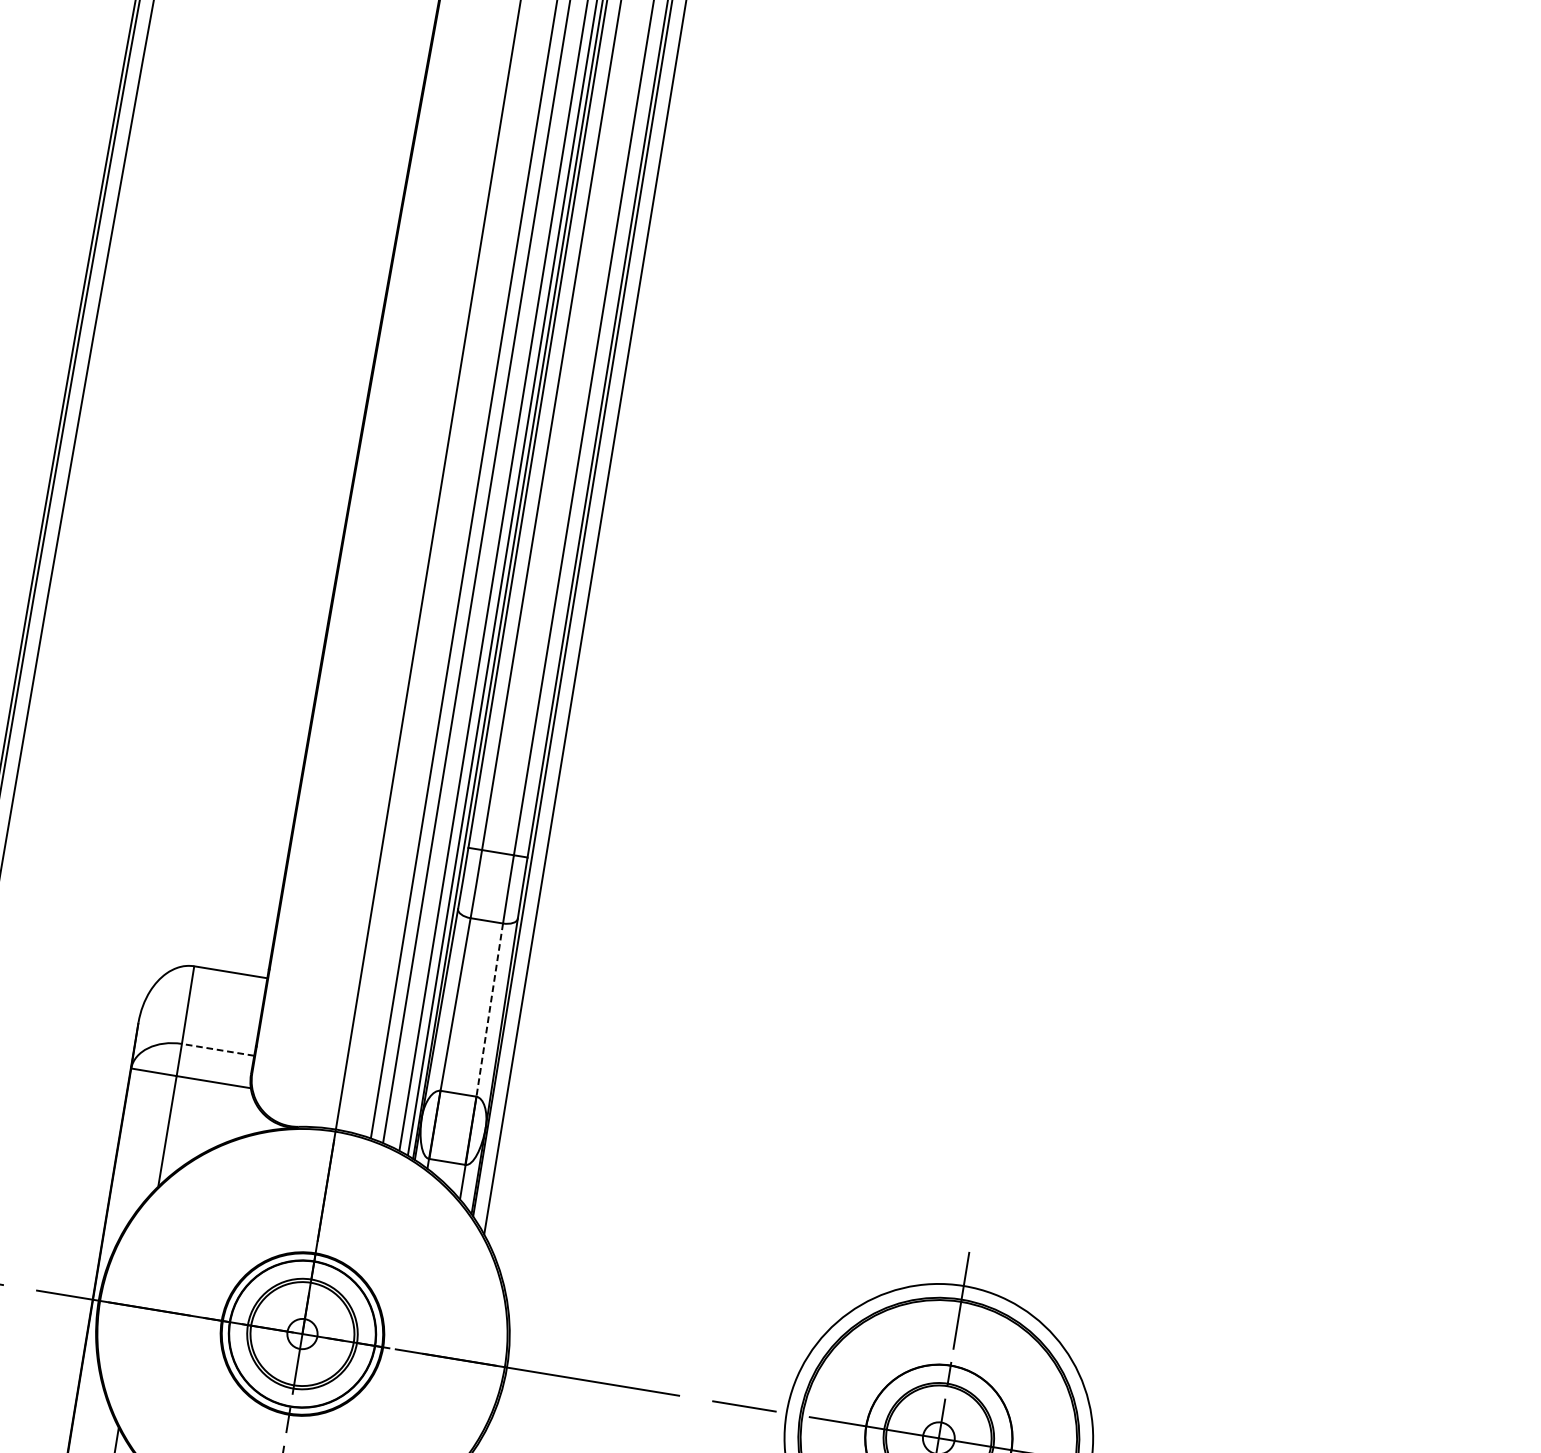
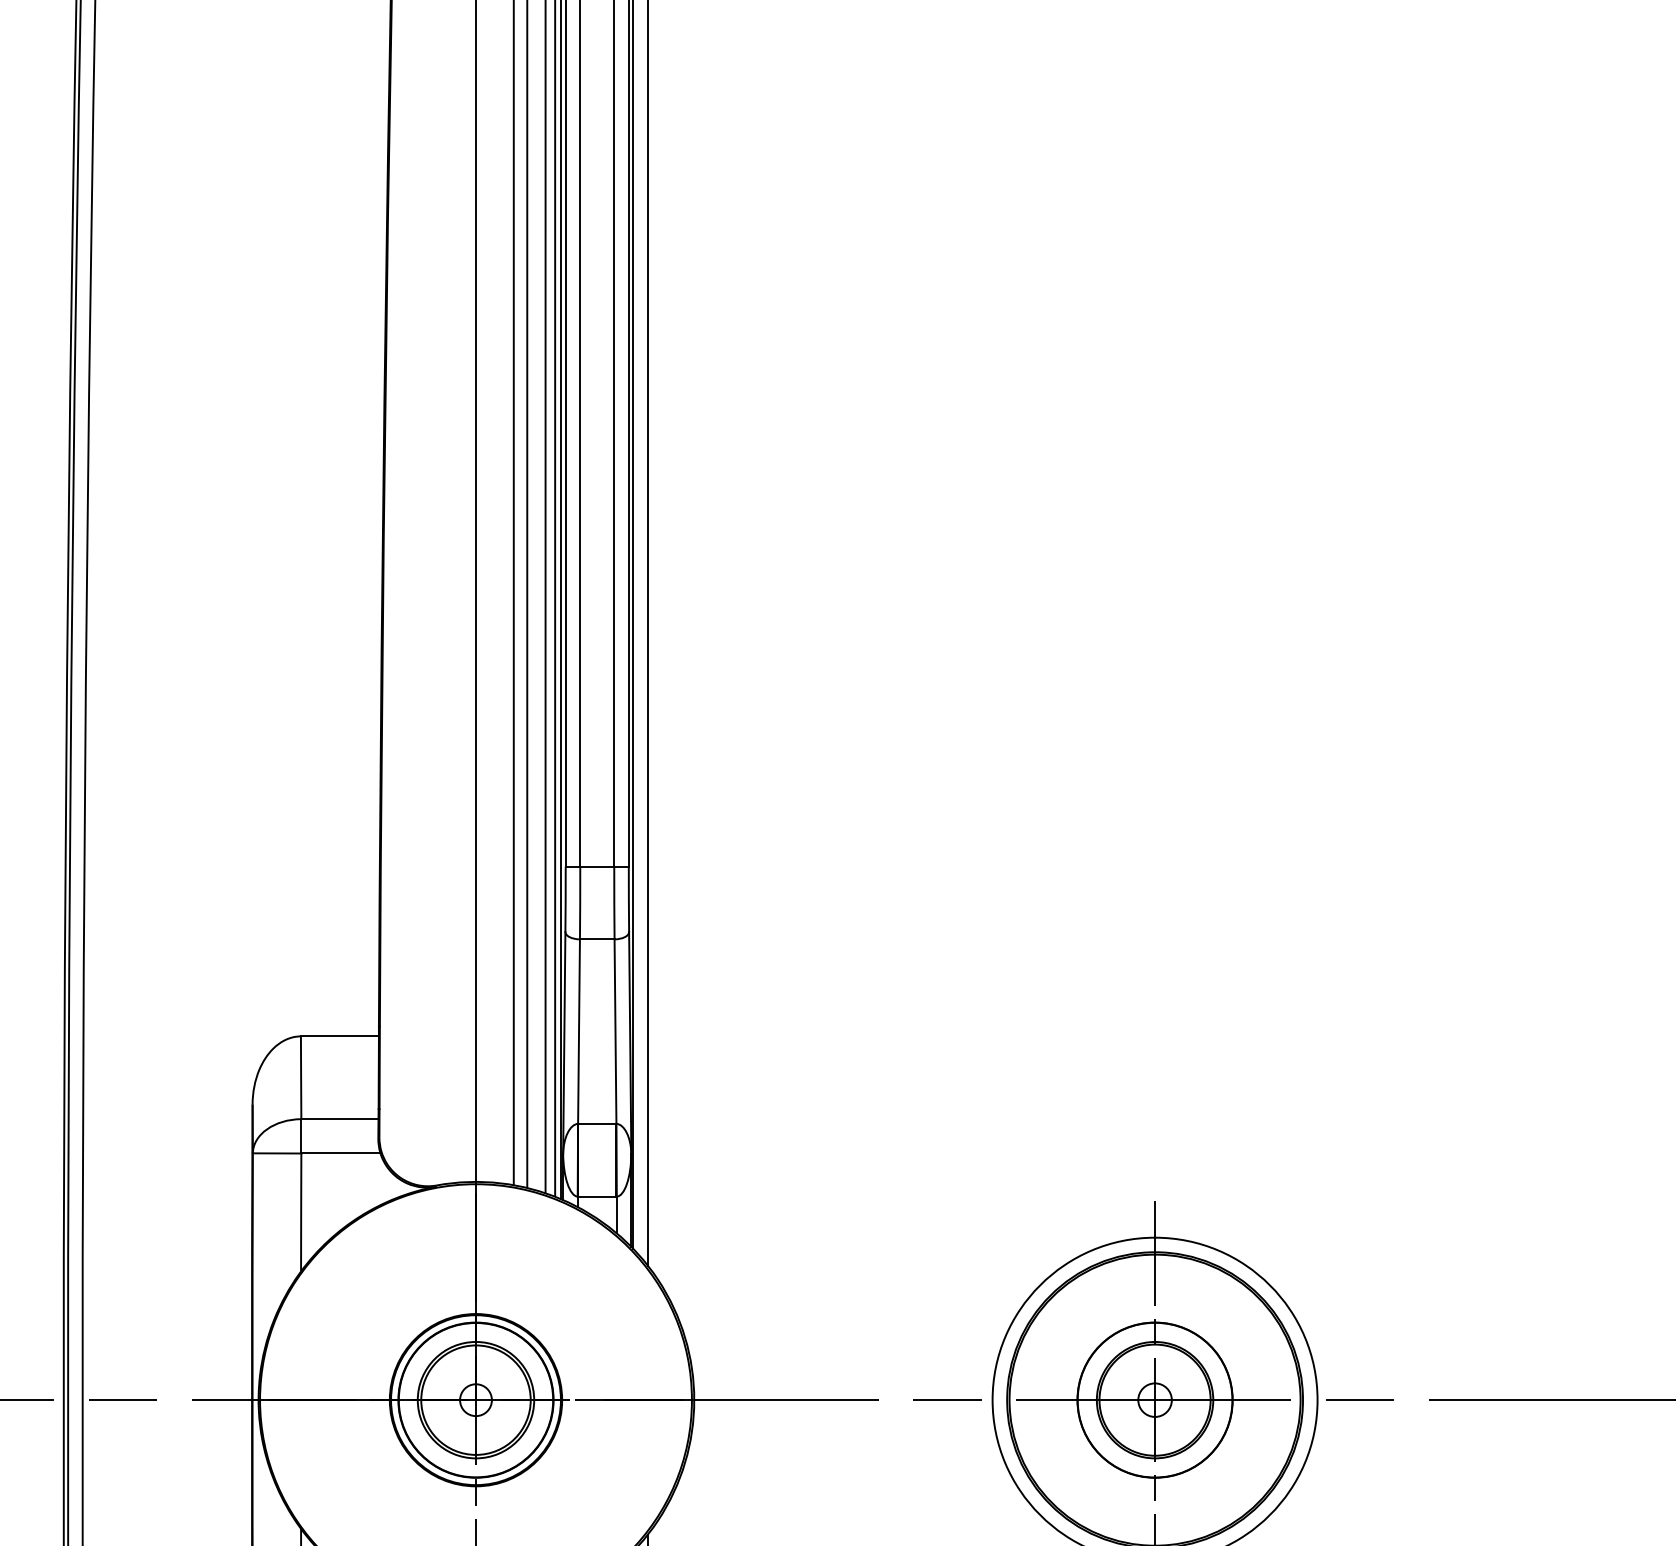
line: (489, 1010) -> (615, 1032), dashed -> solid
line: (217, 1050) -> (339, 1119), dashed -> solid

